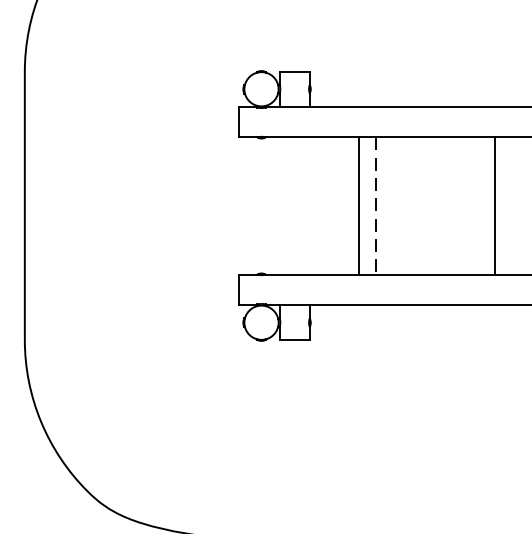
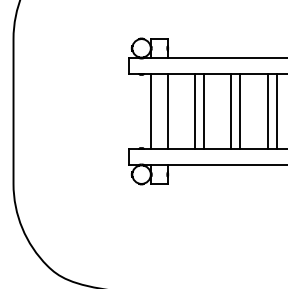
line: (279, 206) -> (151, 111), added
line: (309, 206) -> (167, 111), added
line: (427, 206) -> (231, 111), added
line: (444, 206) -> (240, 111), added
line: (510, 206) -> (276, 111), added
line: (375, 207) -> (203, 112), dashed -> solid

